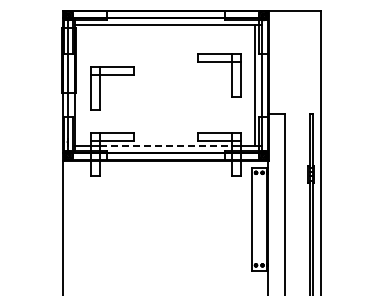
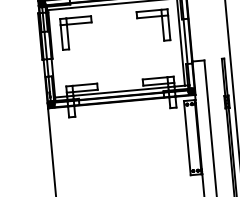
part: (231, 75) -> (162, 25), moved
part: (100, 88) -> (68, 34), moved
line: (166, 146) -> (121, 91), dashed -> solid

